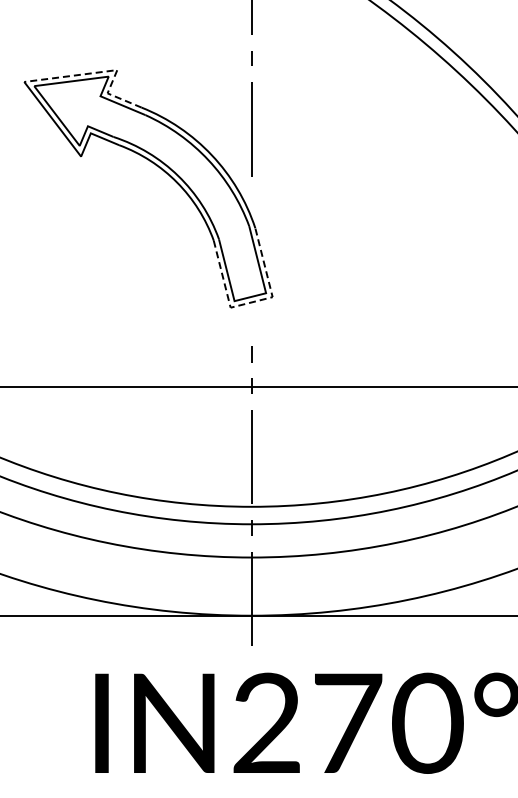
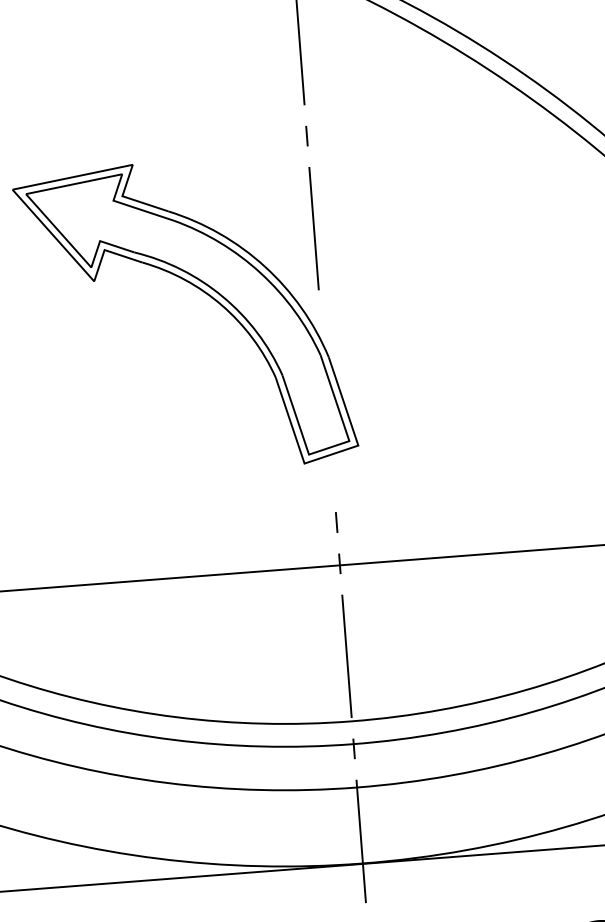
line: (102, 71) -> (113, 168), dashed -> solid
line: (252, 302) -> (332, 454), dashed -> solid

